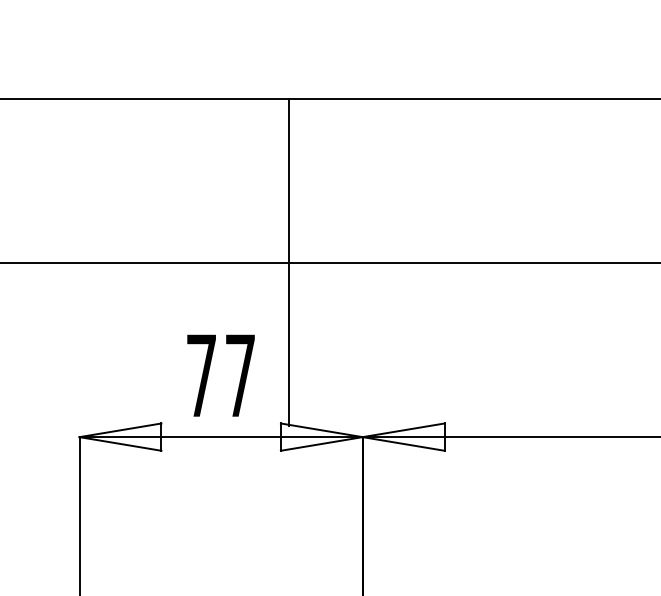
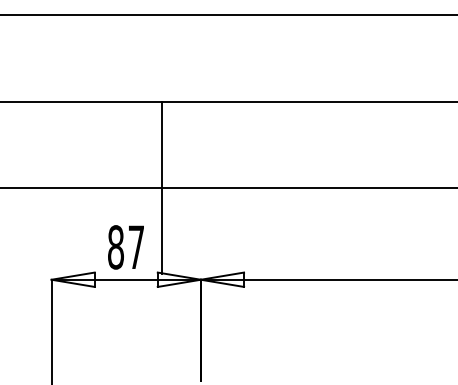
text: (200, 375) -> (115, 247), 77 -> 87

